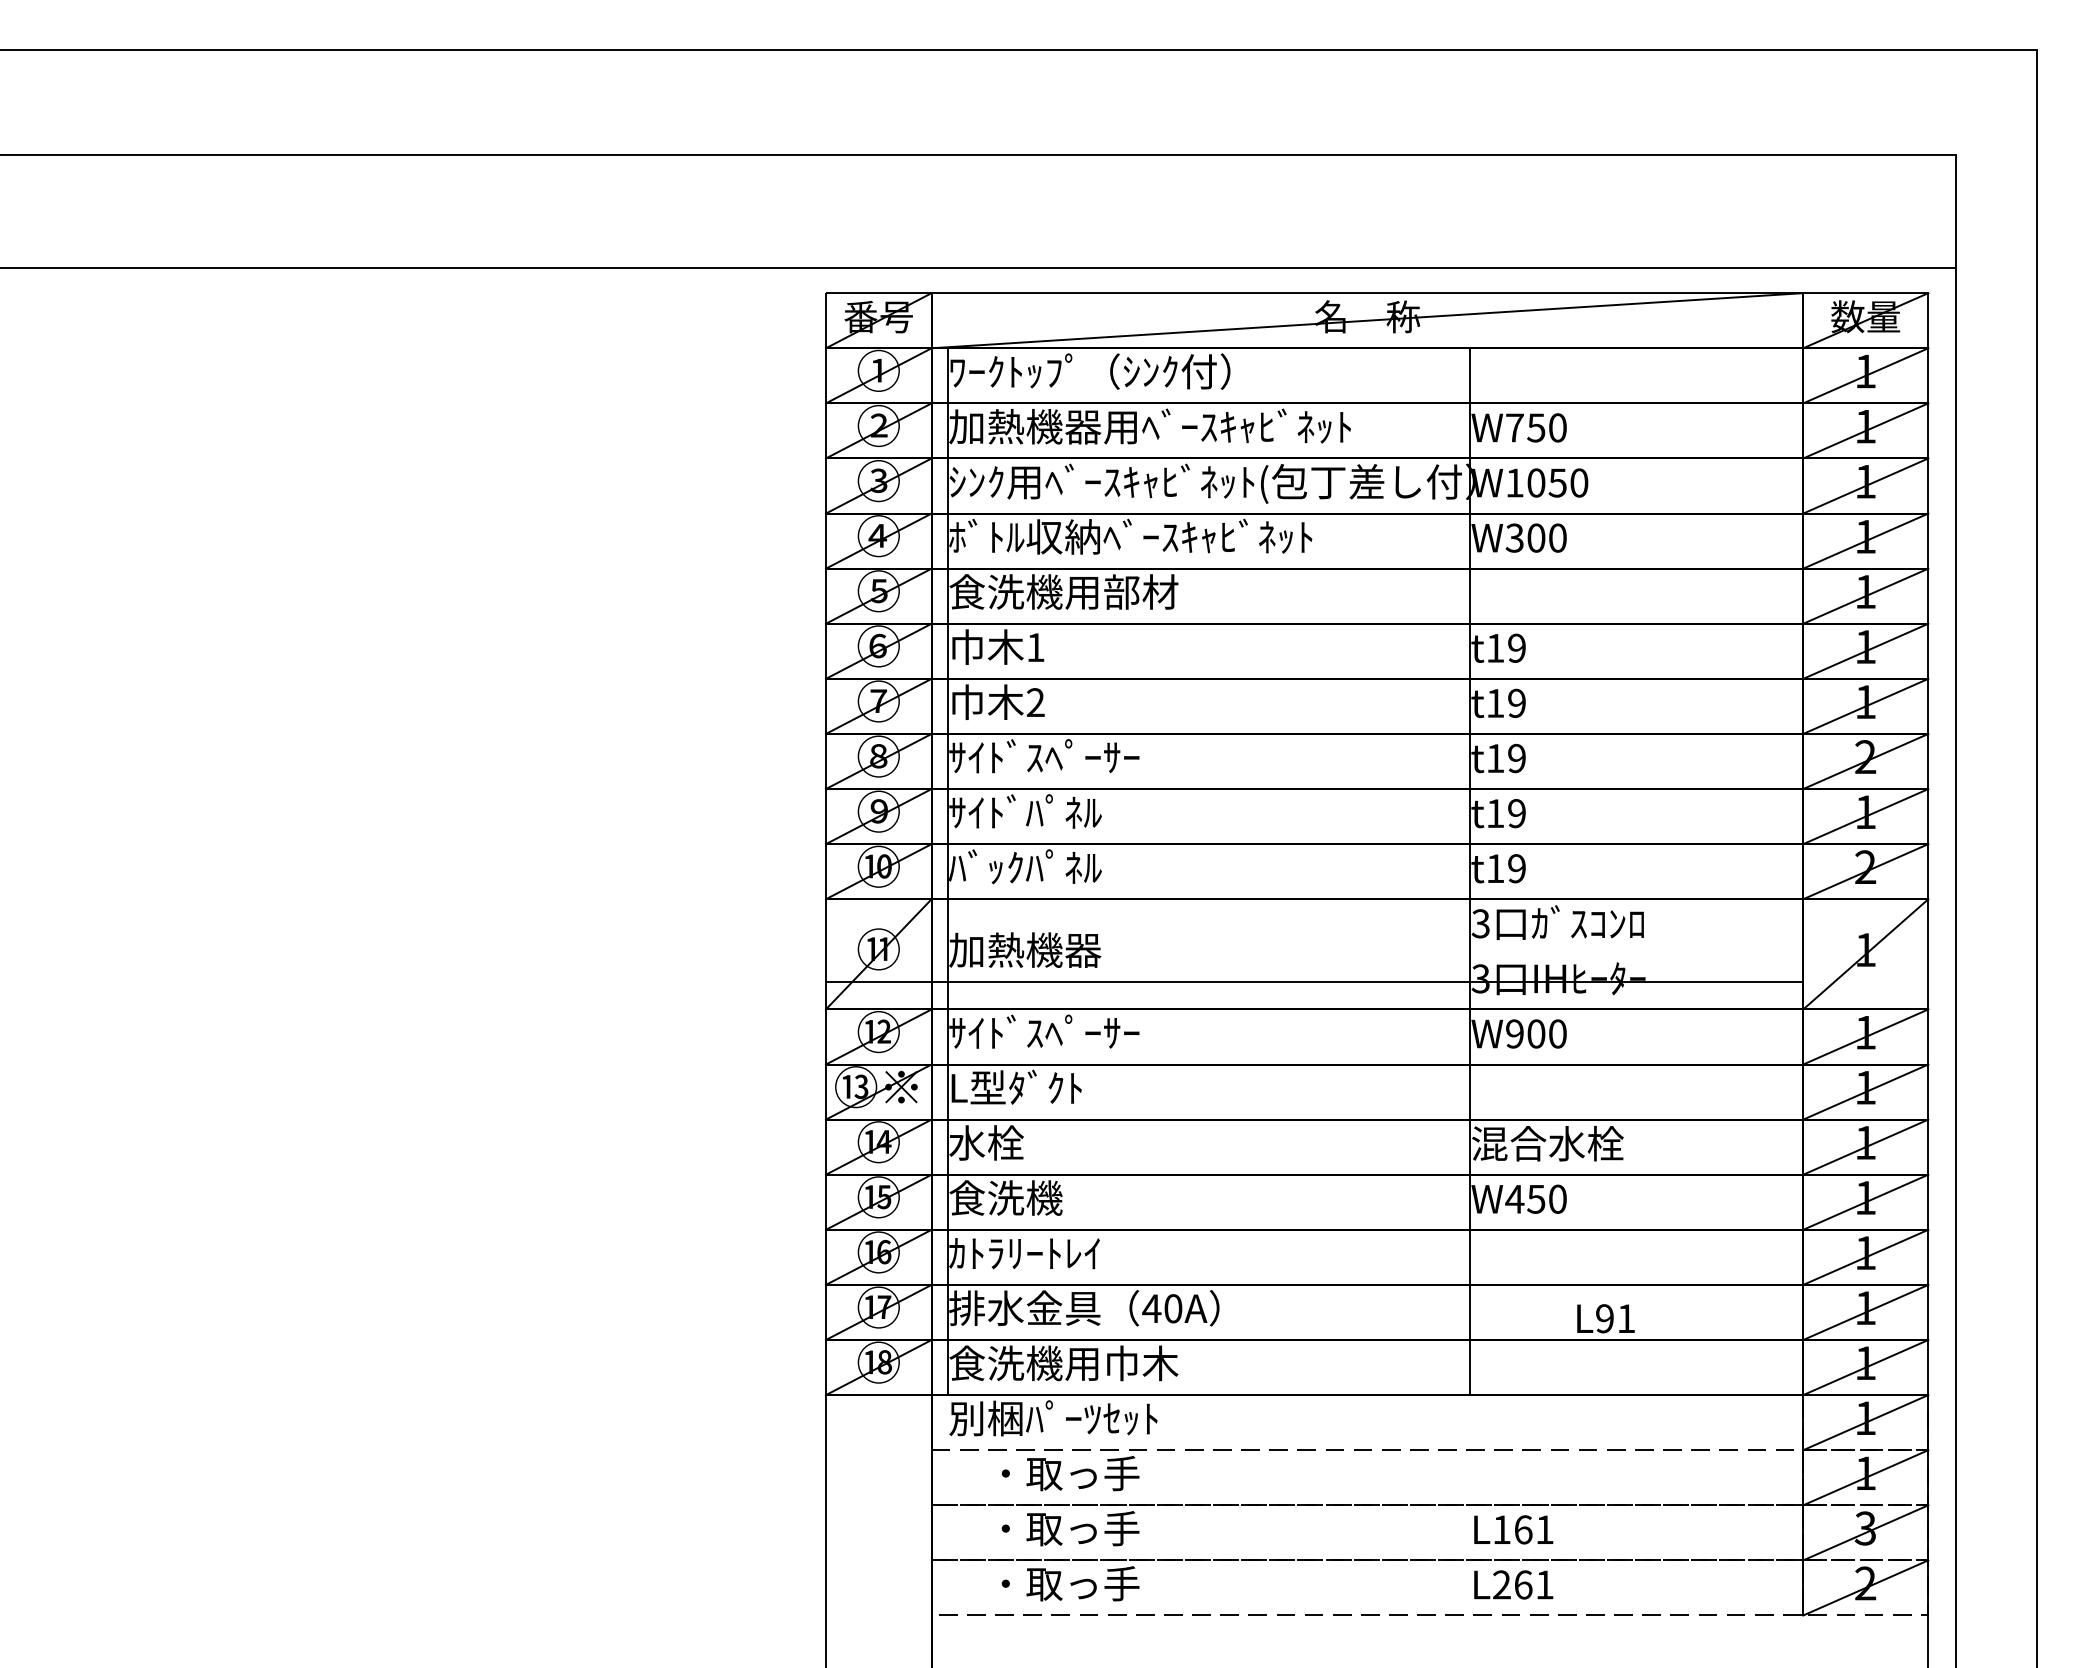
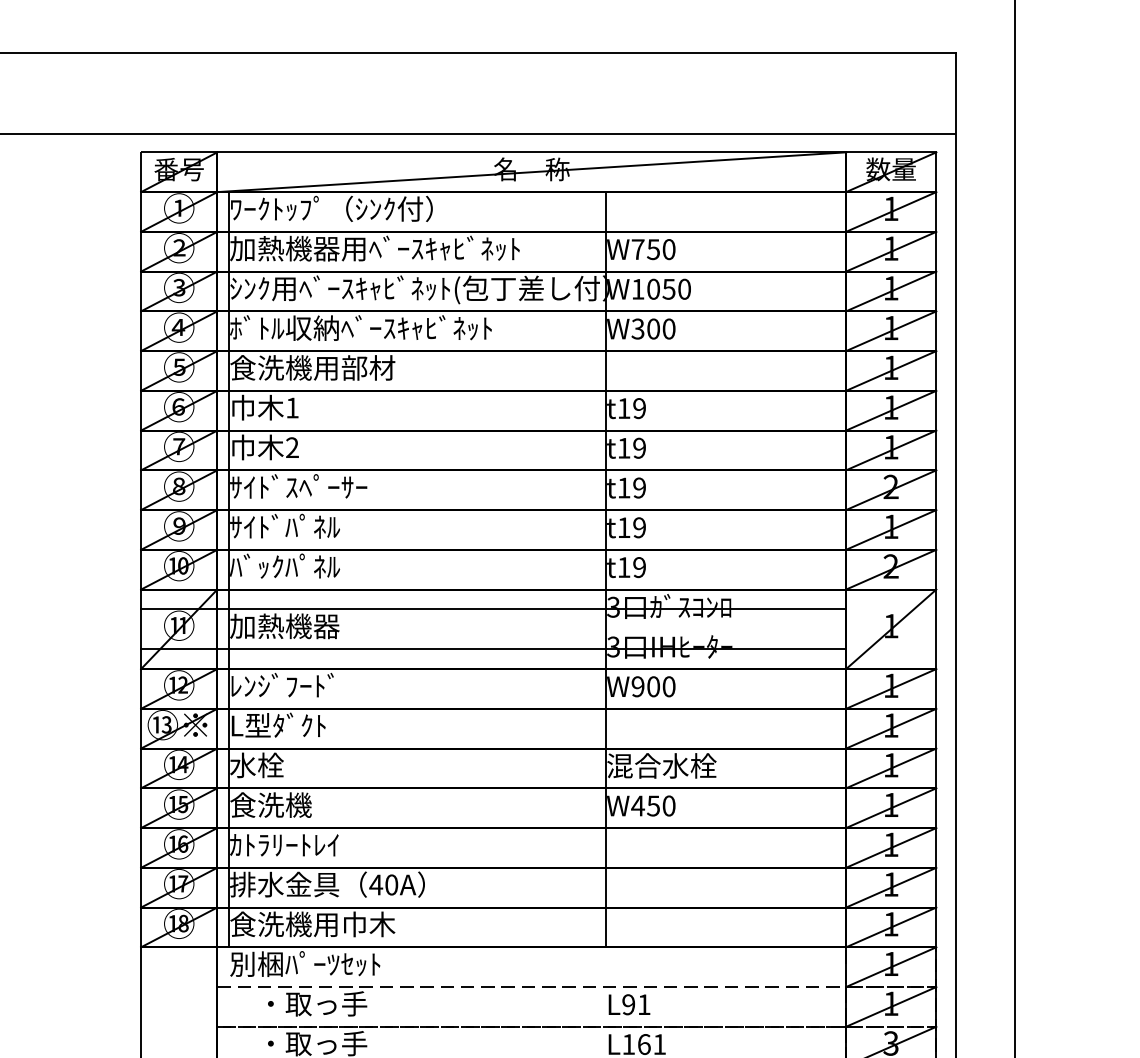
line: (1314, 926) -> (493, 609), added
text: (1044, 1031) -> (298, 684), ｻｲﾄﾞｽﾍﾟｰｻｰ -> ﾚﾝｼﾞﾌｰﾄﾞ
text: (1605, 1318) -> (629, 1004), moved

